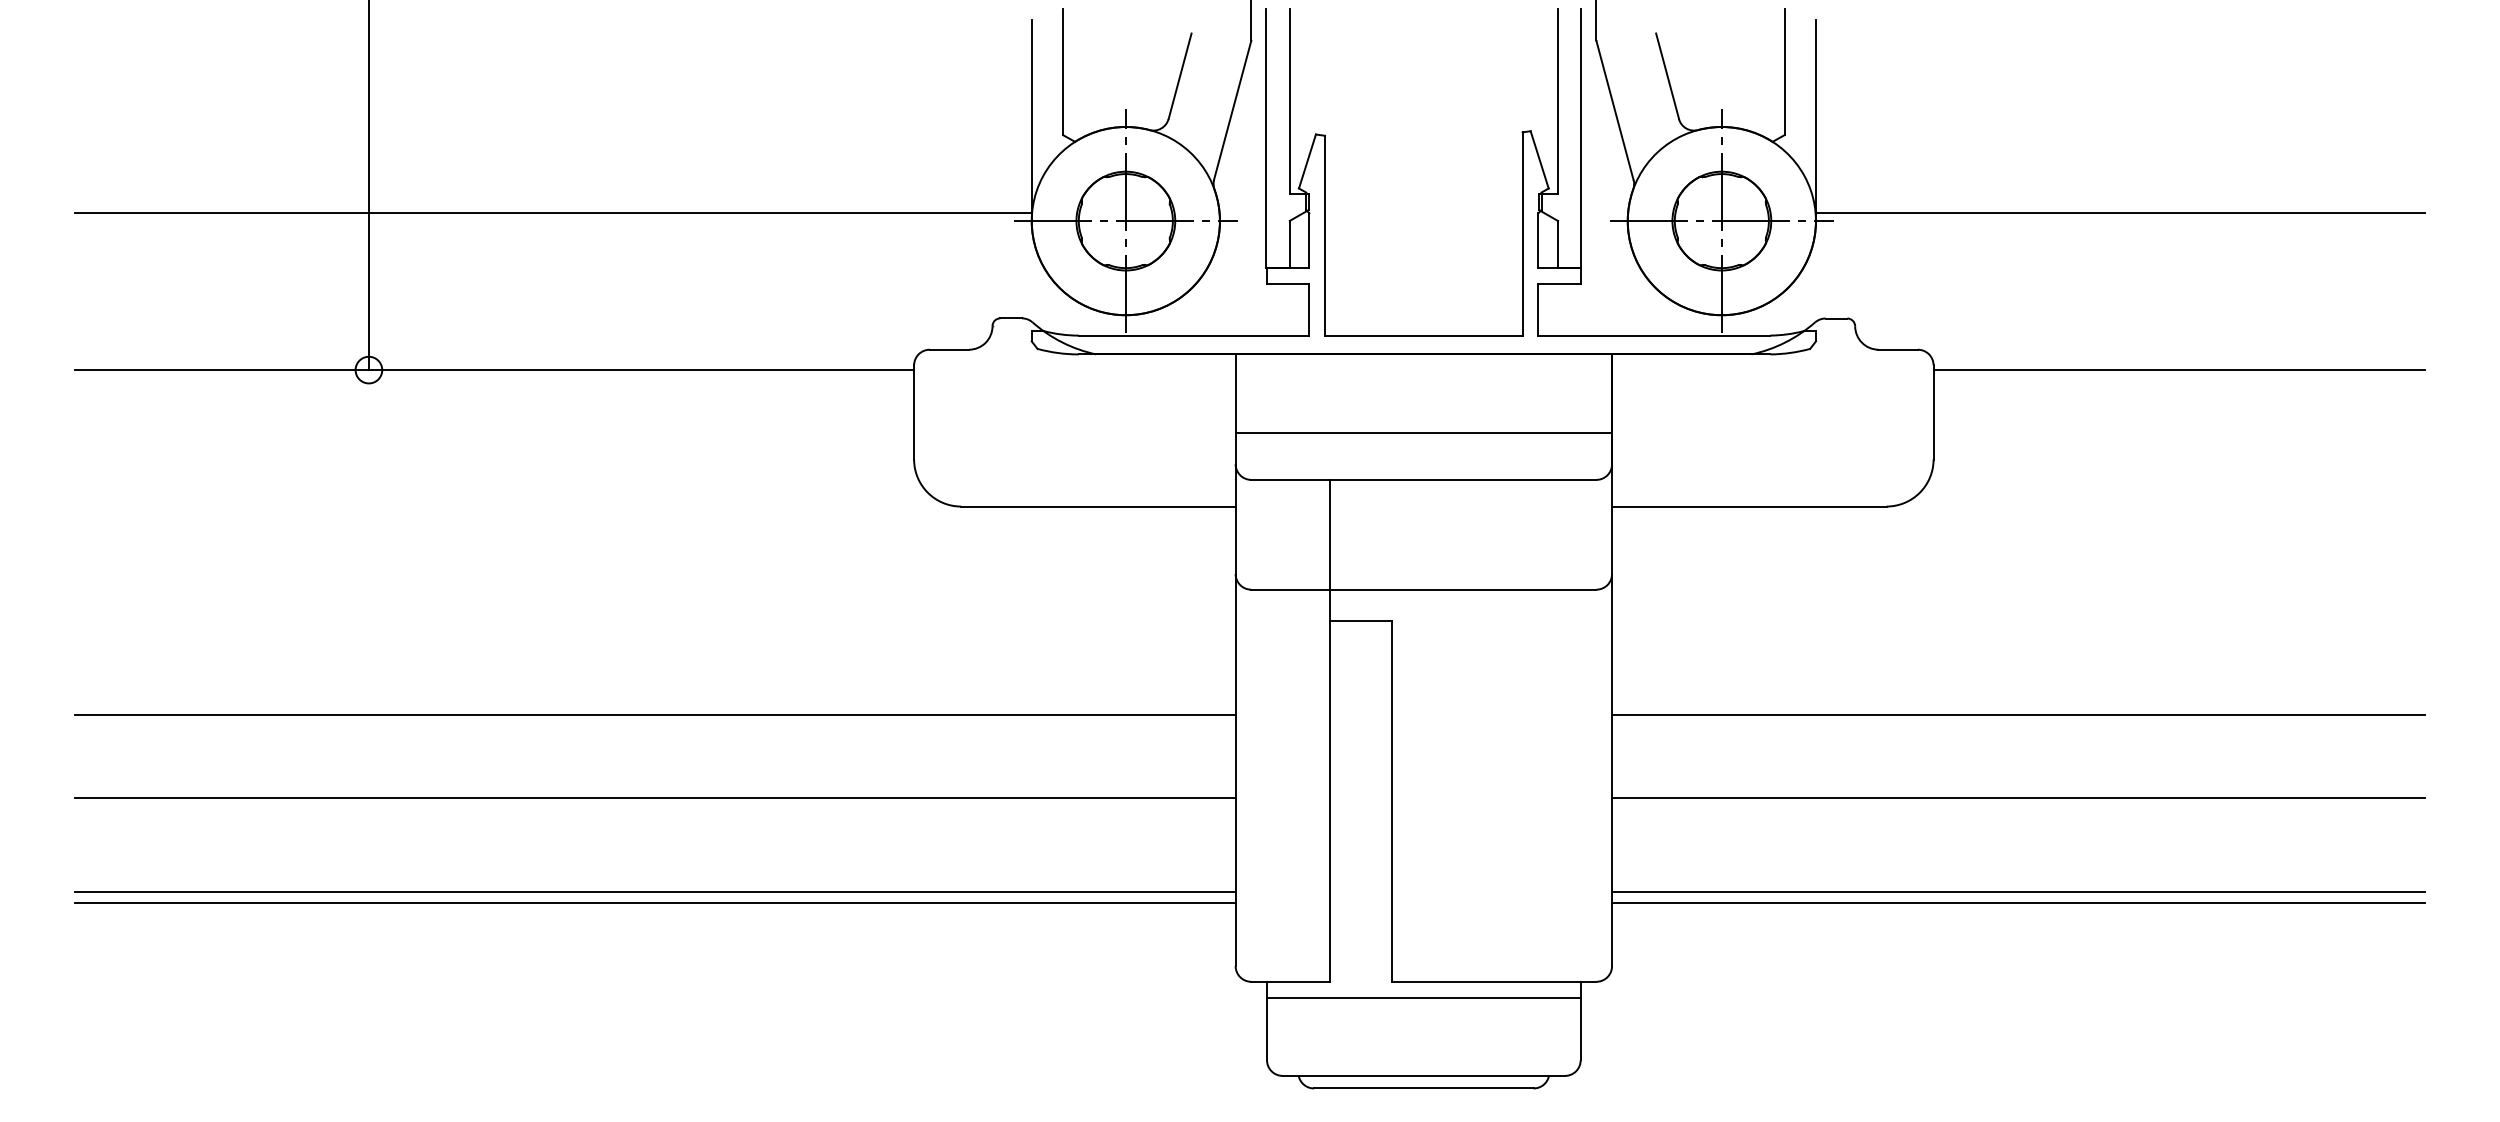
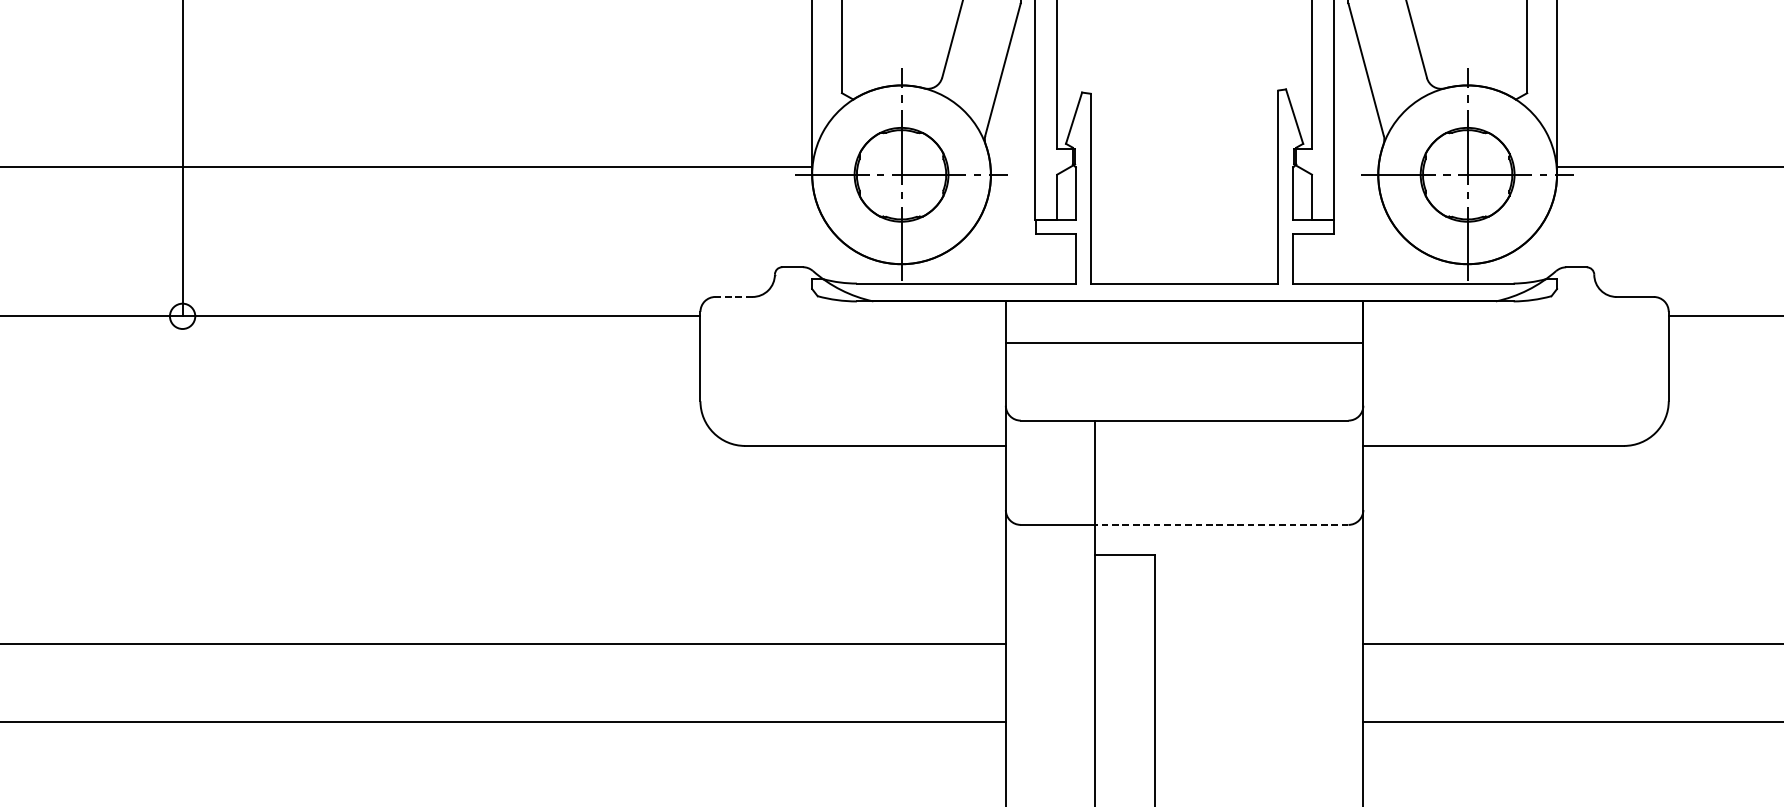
line: (949, 349) -> (734, 296), solid -> dashed
line: (1423, 432) -> (1184, 342), moved
line: (1462, 589) -> (1221, 524), solid -> dashed

